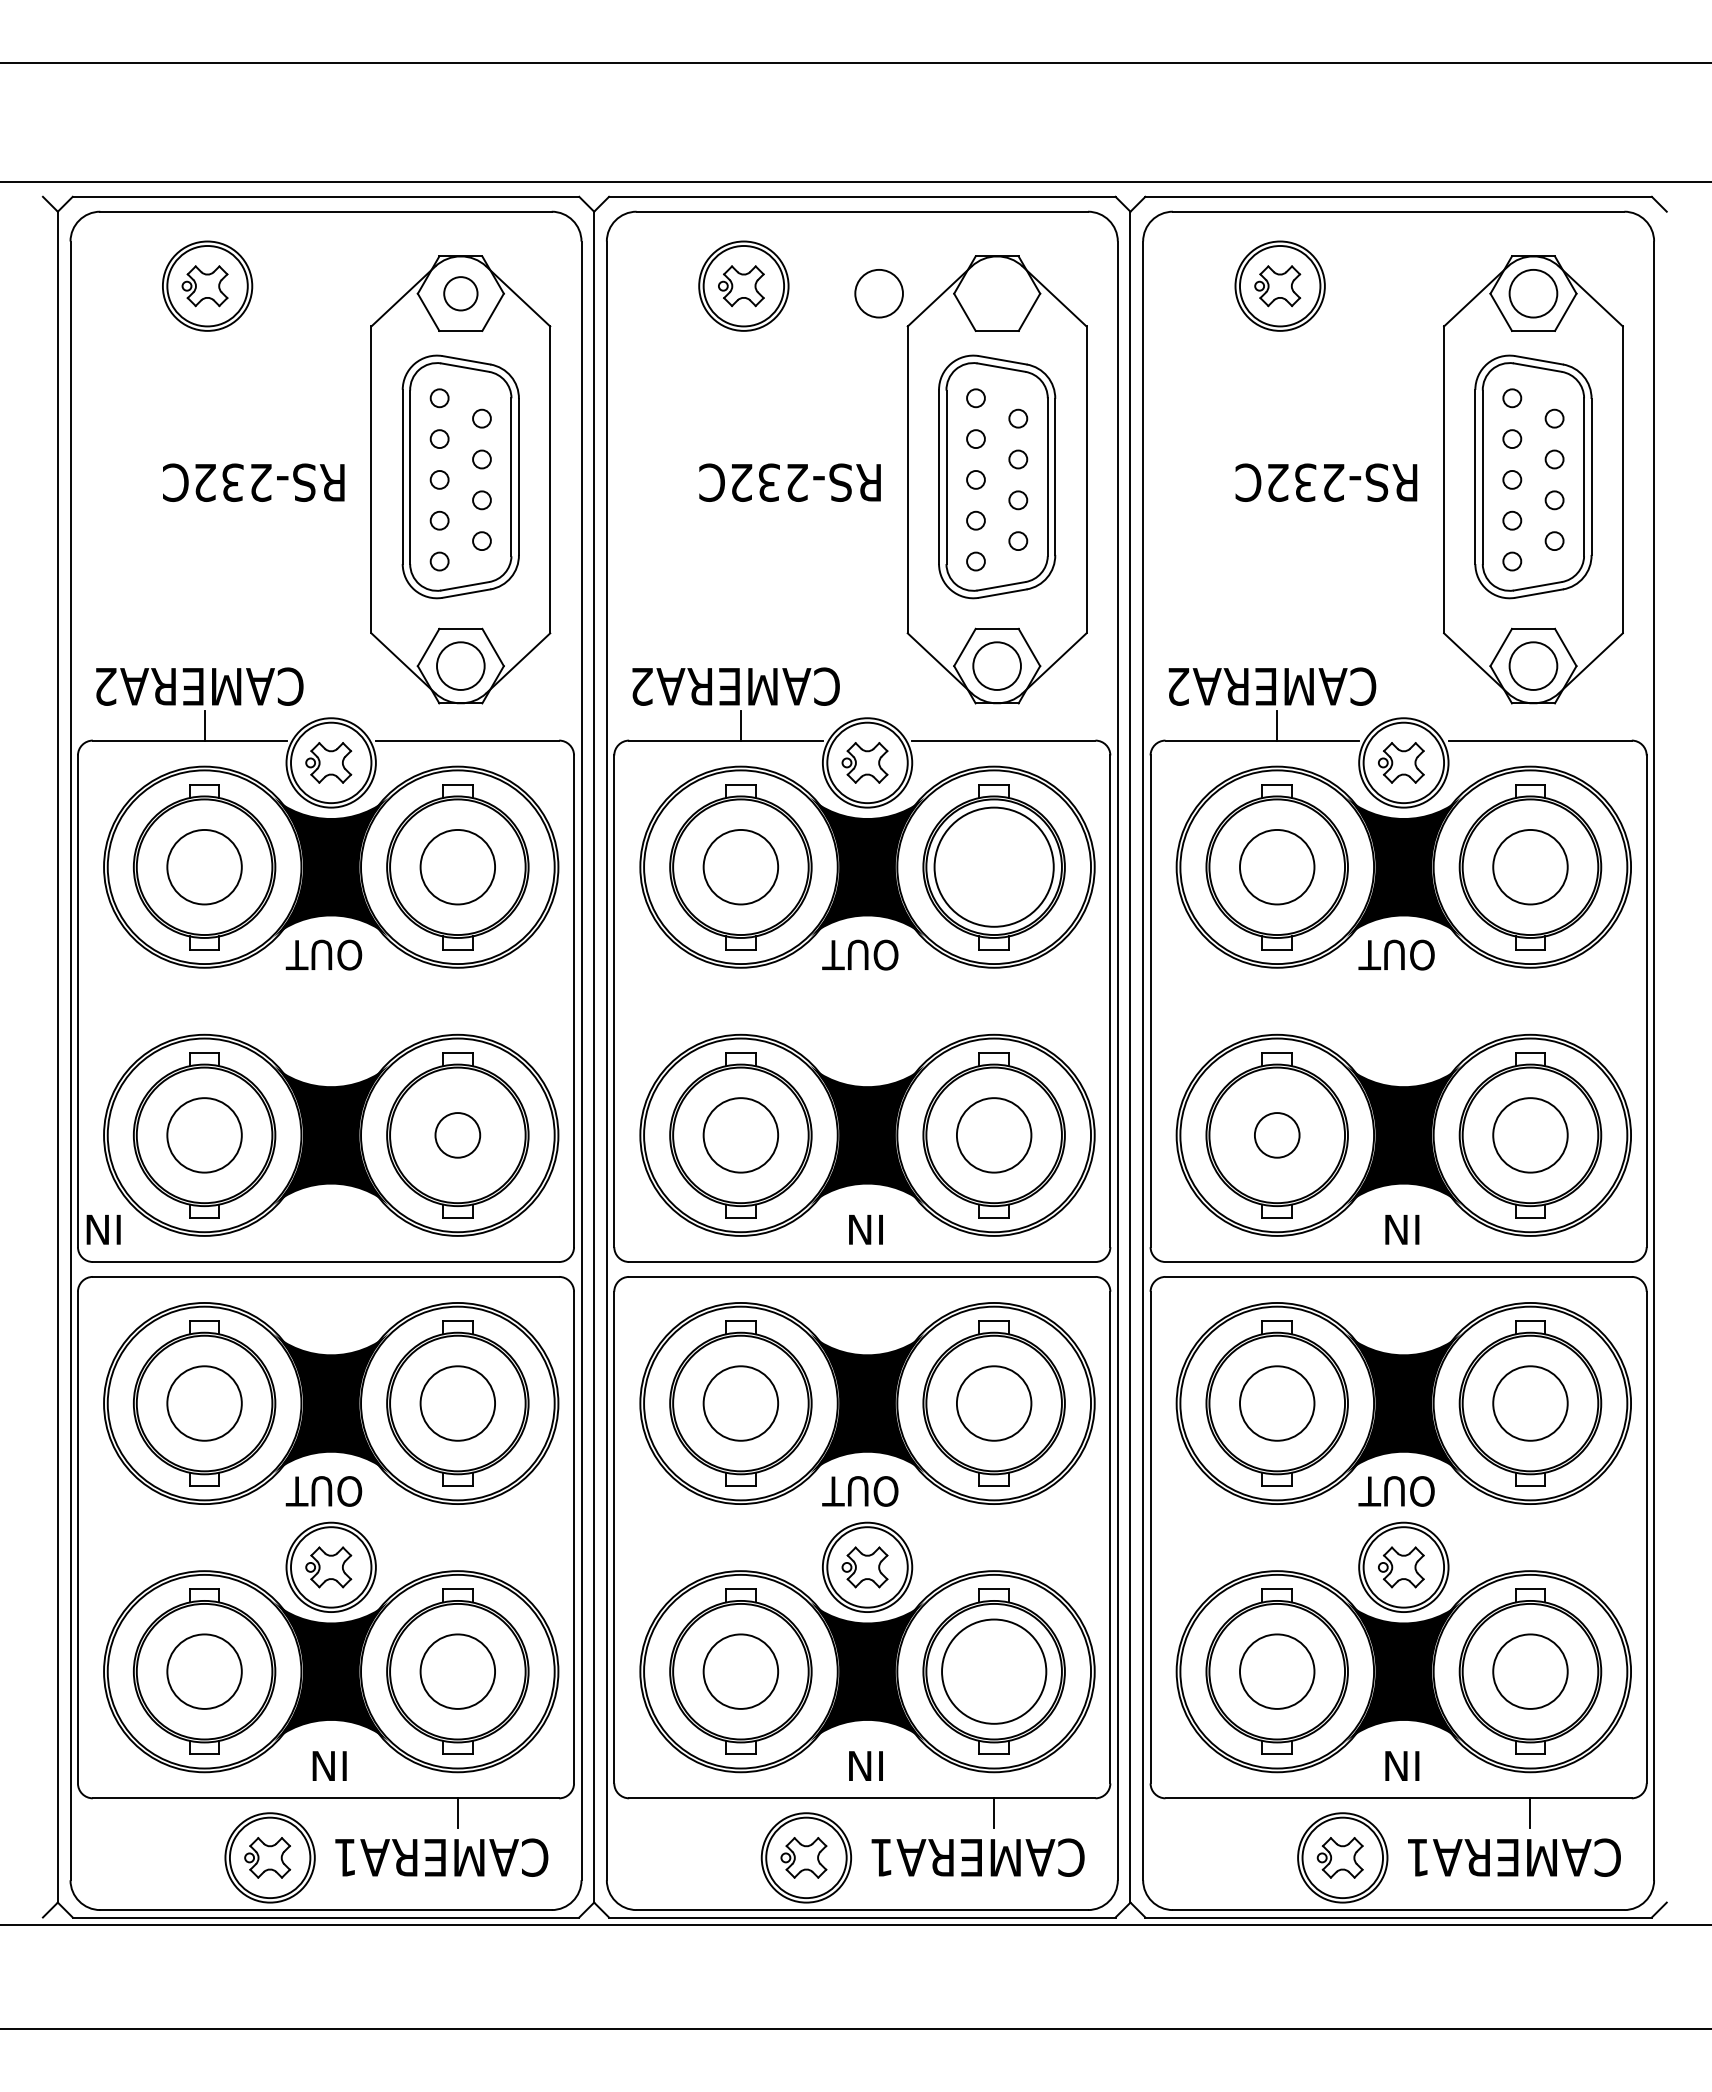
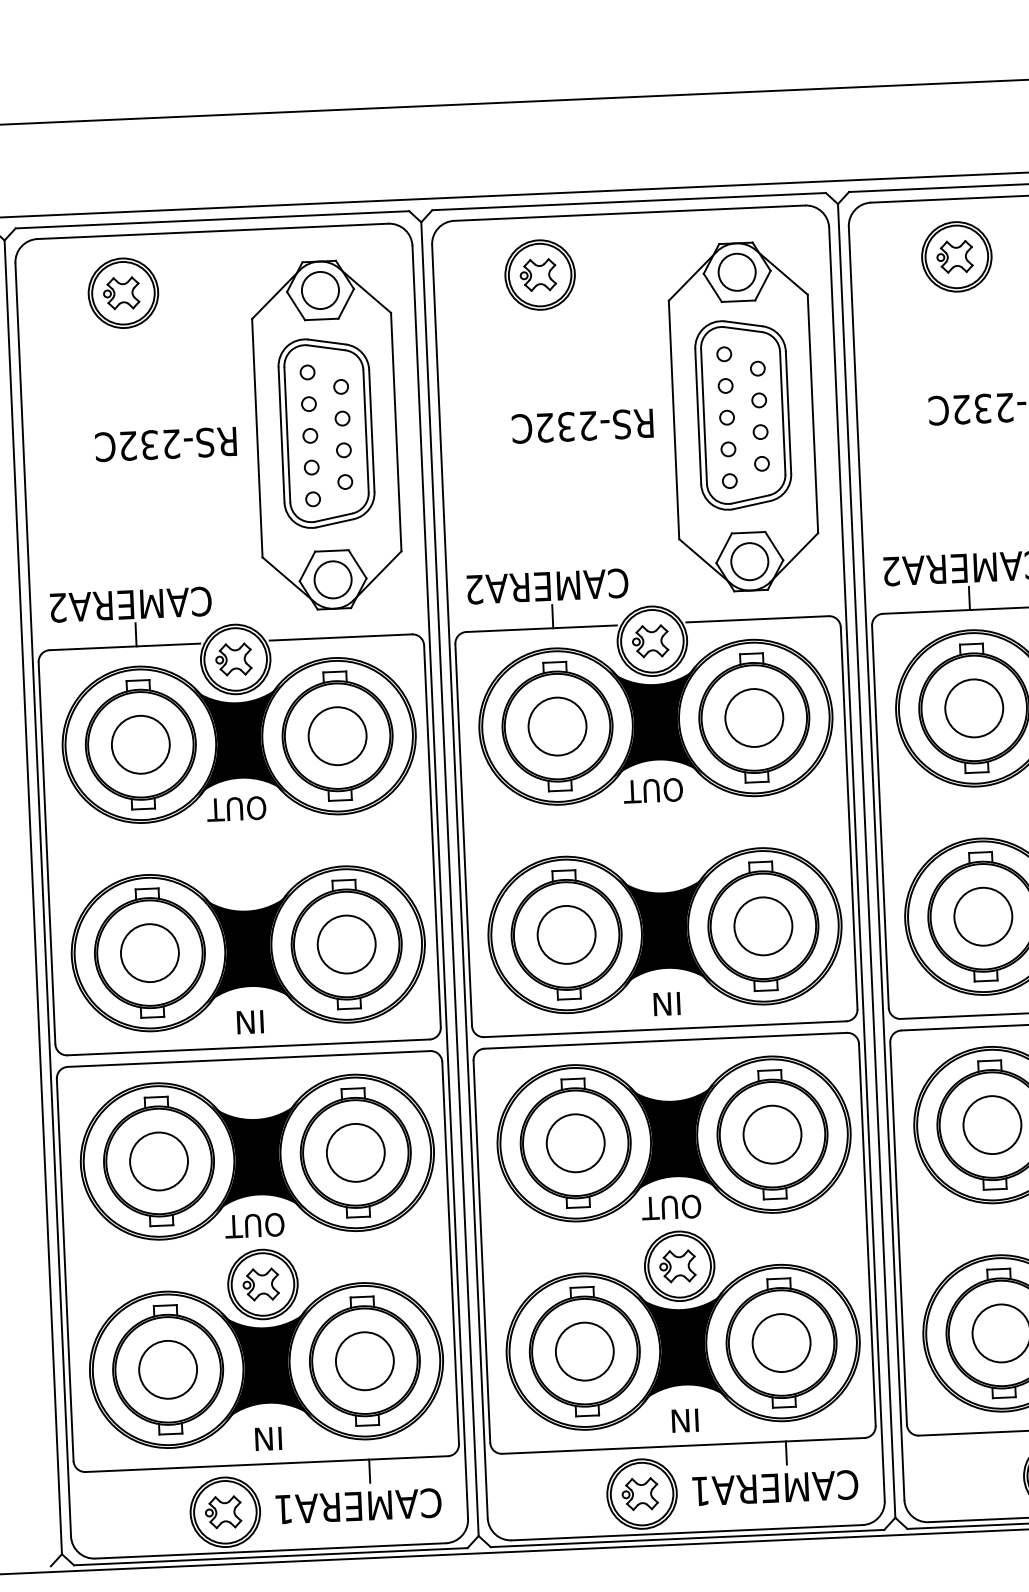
circle: (460, 293) -> (320, 290), size x1.43
circle: (878, 293) -> (736, 272), moved
circle: (993, 866) -> (753, 717), size x0.62
circle: (457, 1135) -> (346, 944), size x1.67
circle: (1276, 1135) -> (982, 916), size x1.67
text: (103, 1229) -> (250, 1022), moved
circle: (993, 1671) -> (781, 1342), size x0.71

